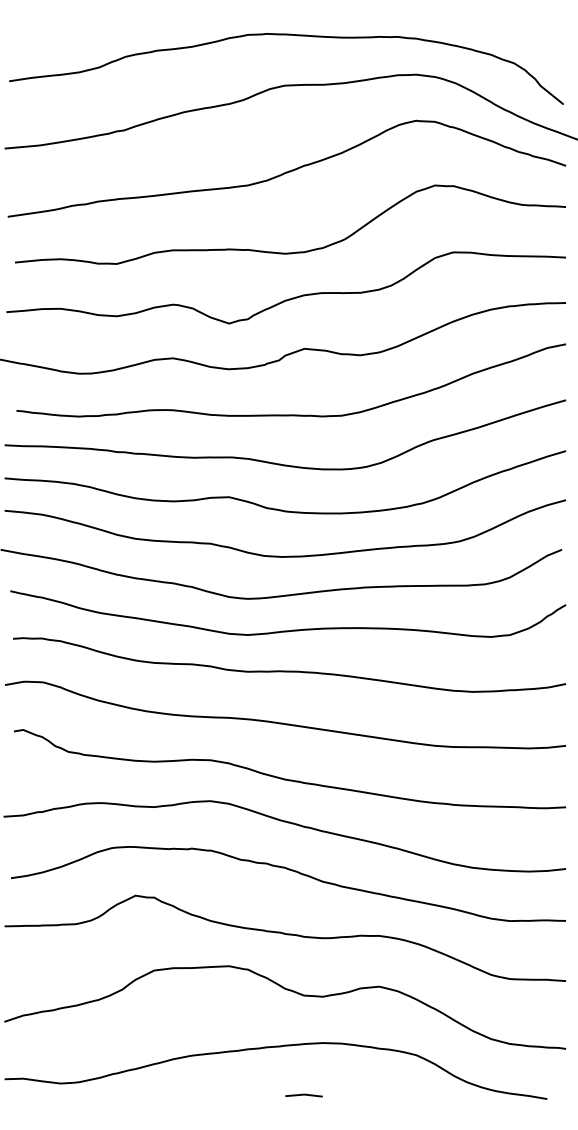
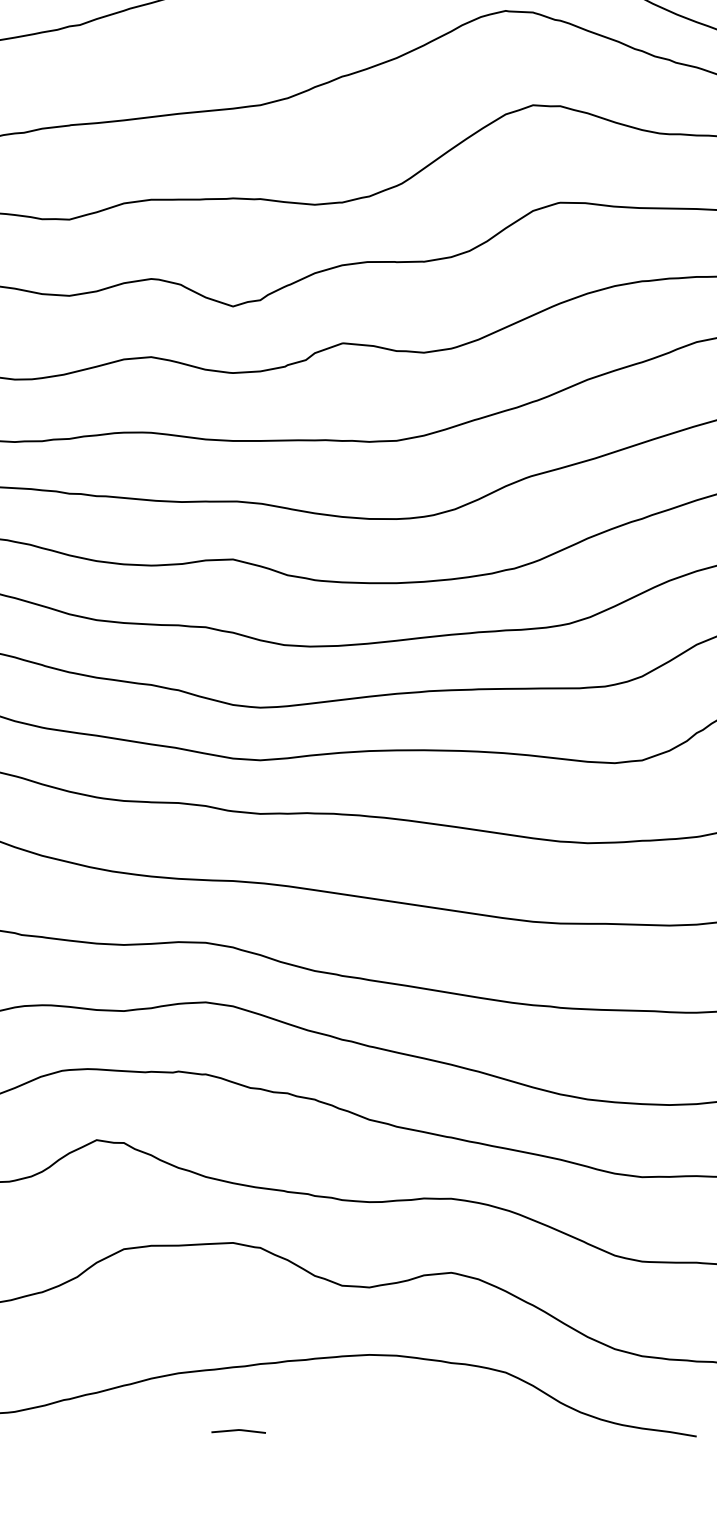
line: (303, 1095) -> (237, 1431), moved

